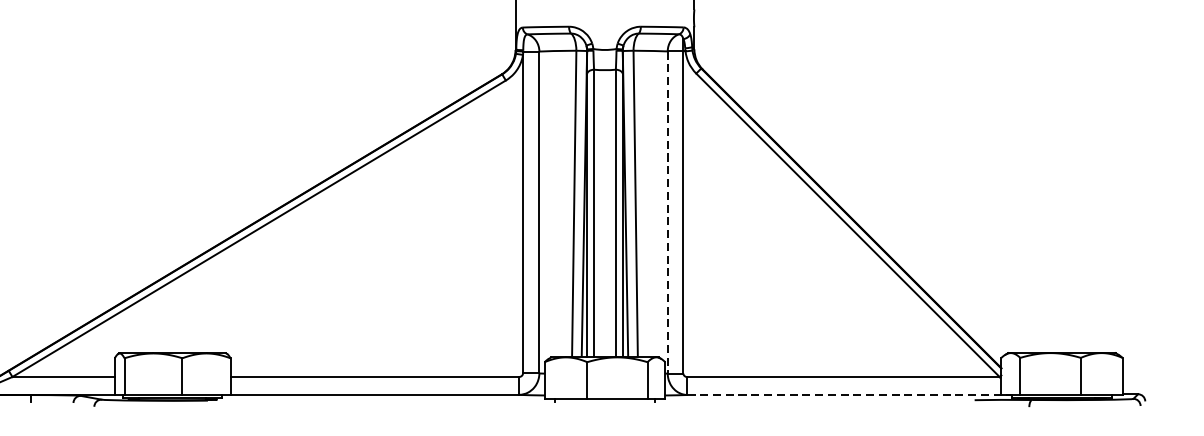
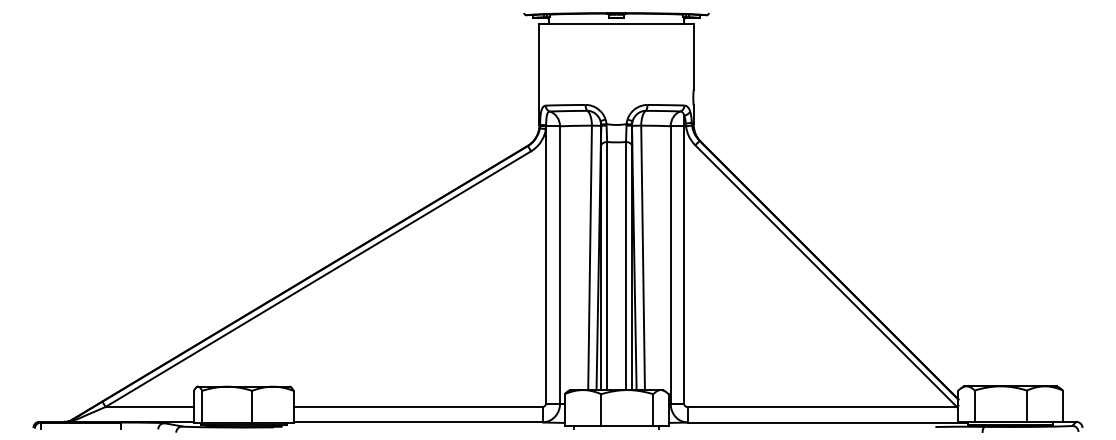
line: (667, 212) -> (670, 265), dashed -> solid
line: (850, 394) -> (828, 422), dashed -> solid

